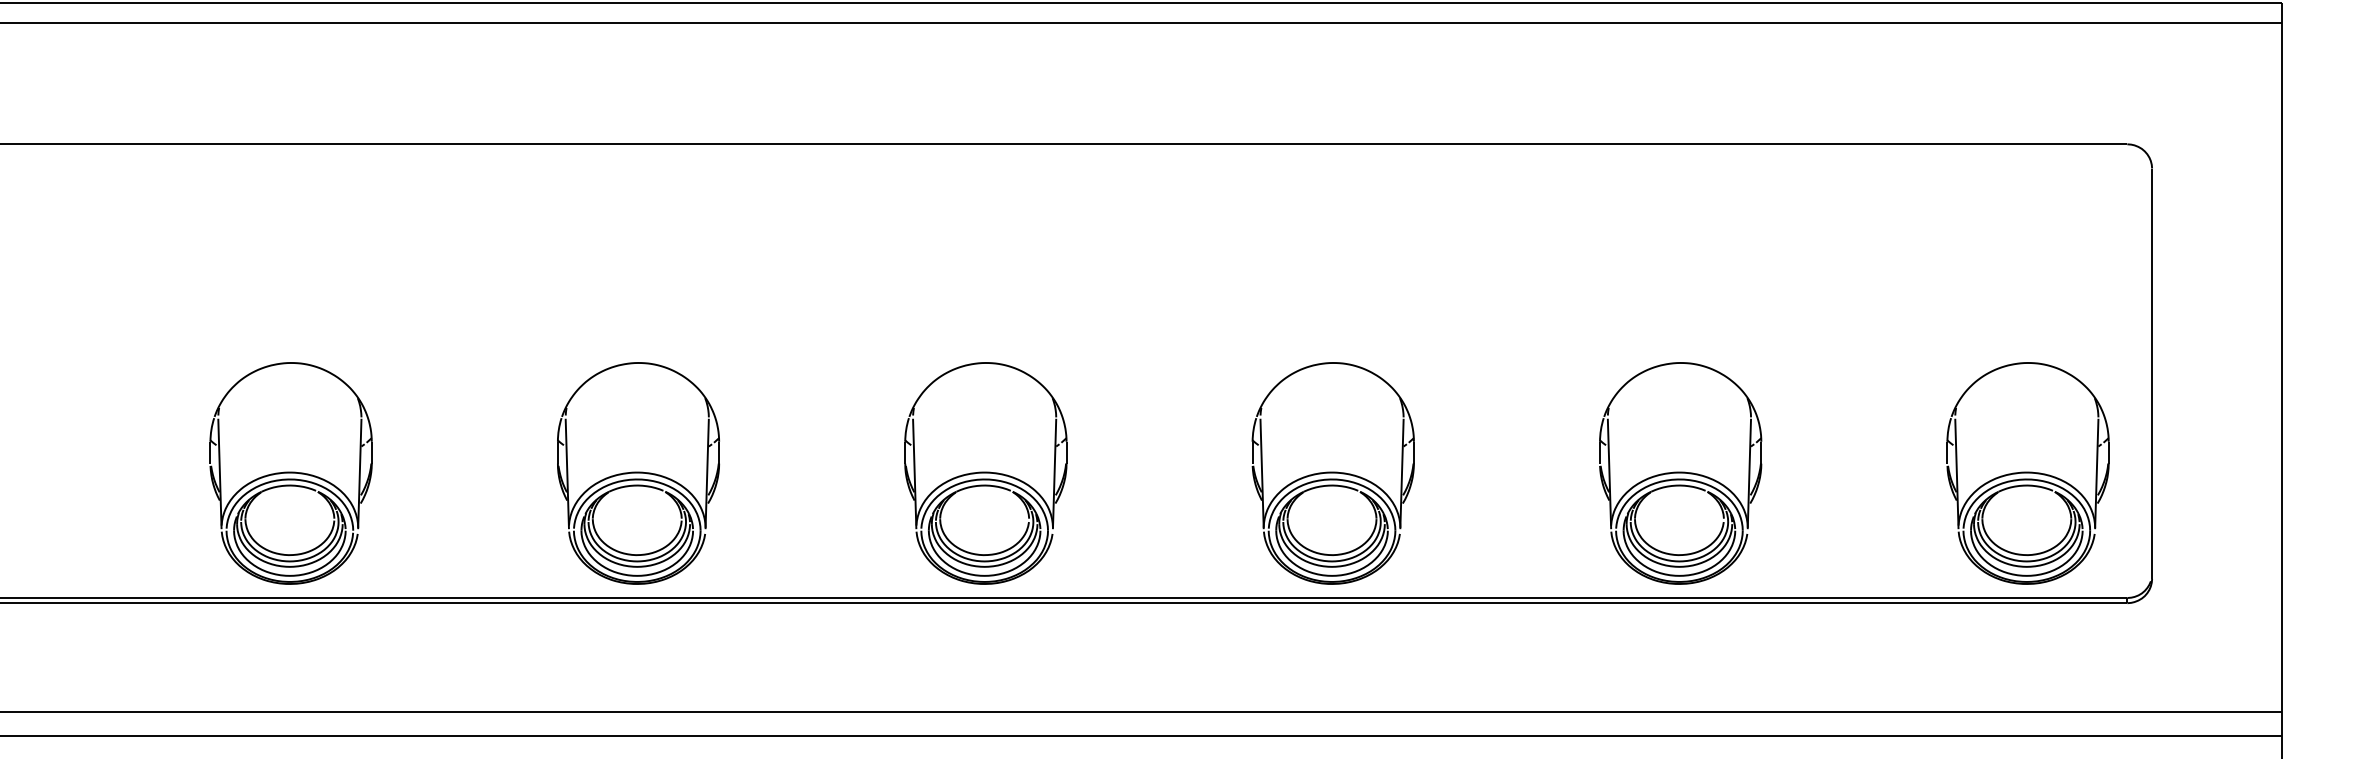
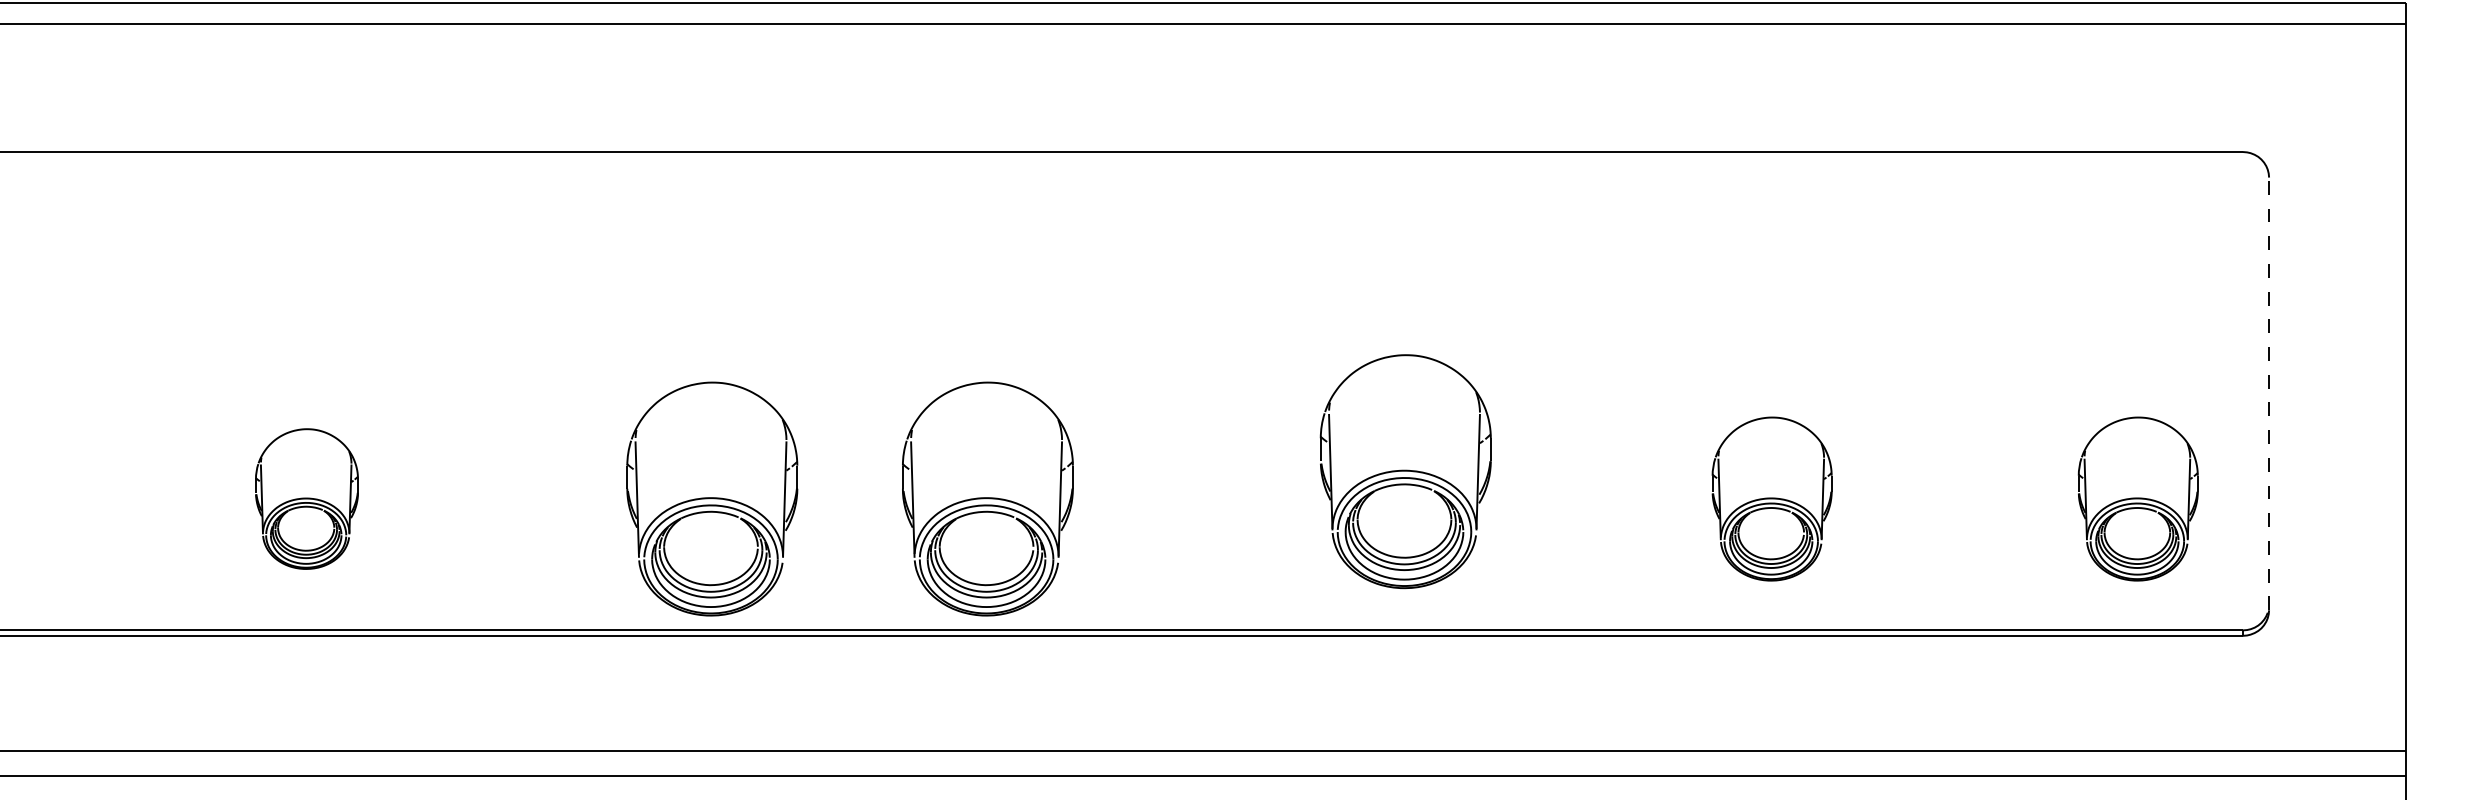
line: (2152, 373) -> (2269, 393), solid -> dashed
part: (290, 473) -> (306, 499), size x0.6
part: (638, 473) -> (712, 499), moved
part: (985, 473) -> (987, 499), moved
part: (1332, 473) -> (1404, 471), moved
part: (1680, 473) -> (1771, 499), size x0.7
part: (2027, 473) -> (2137, 499), size x0.7

